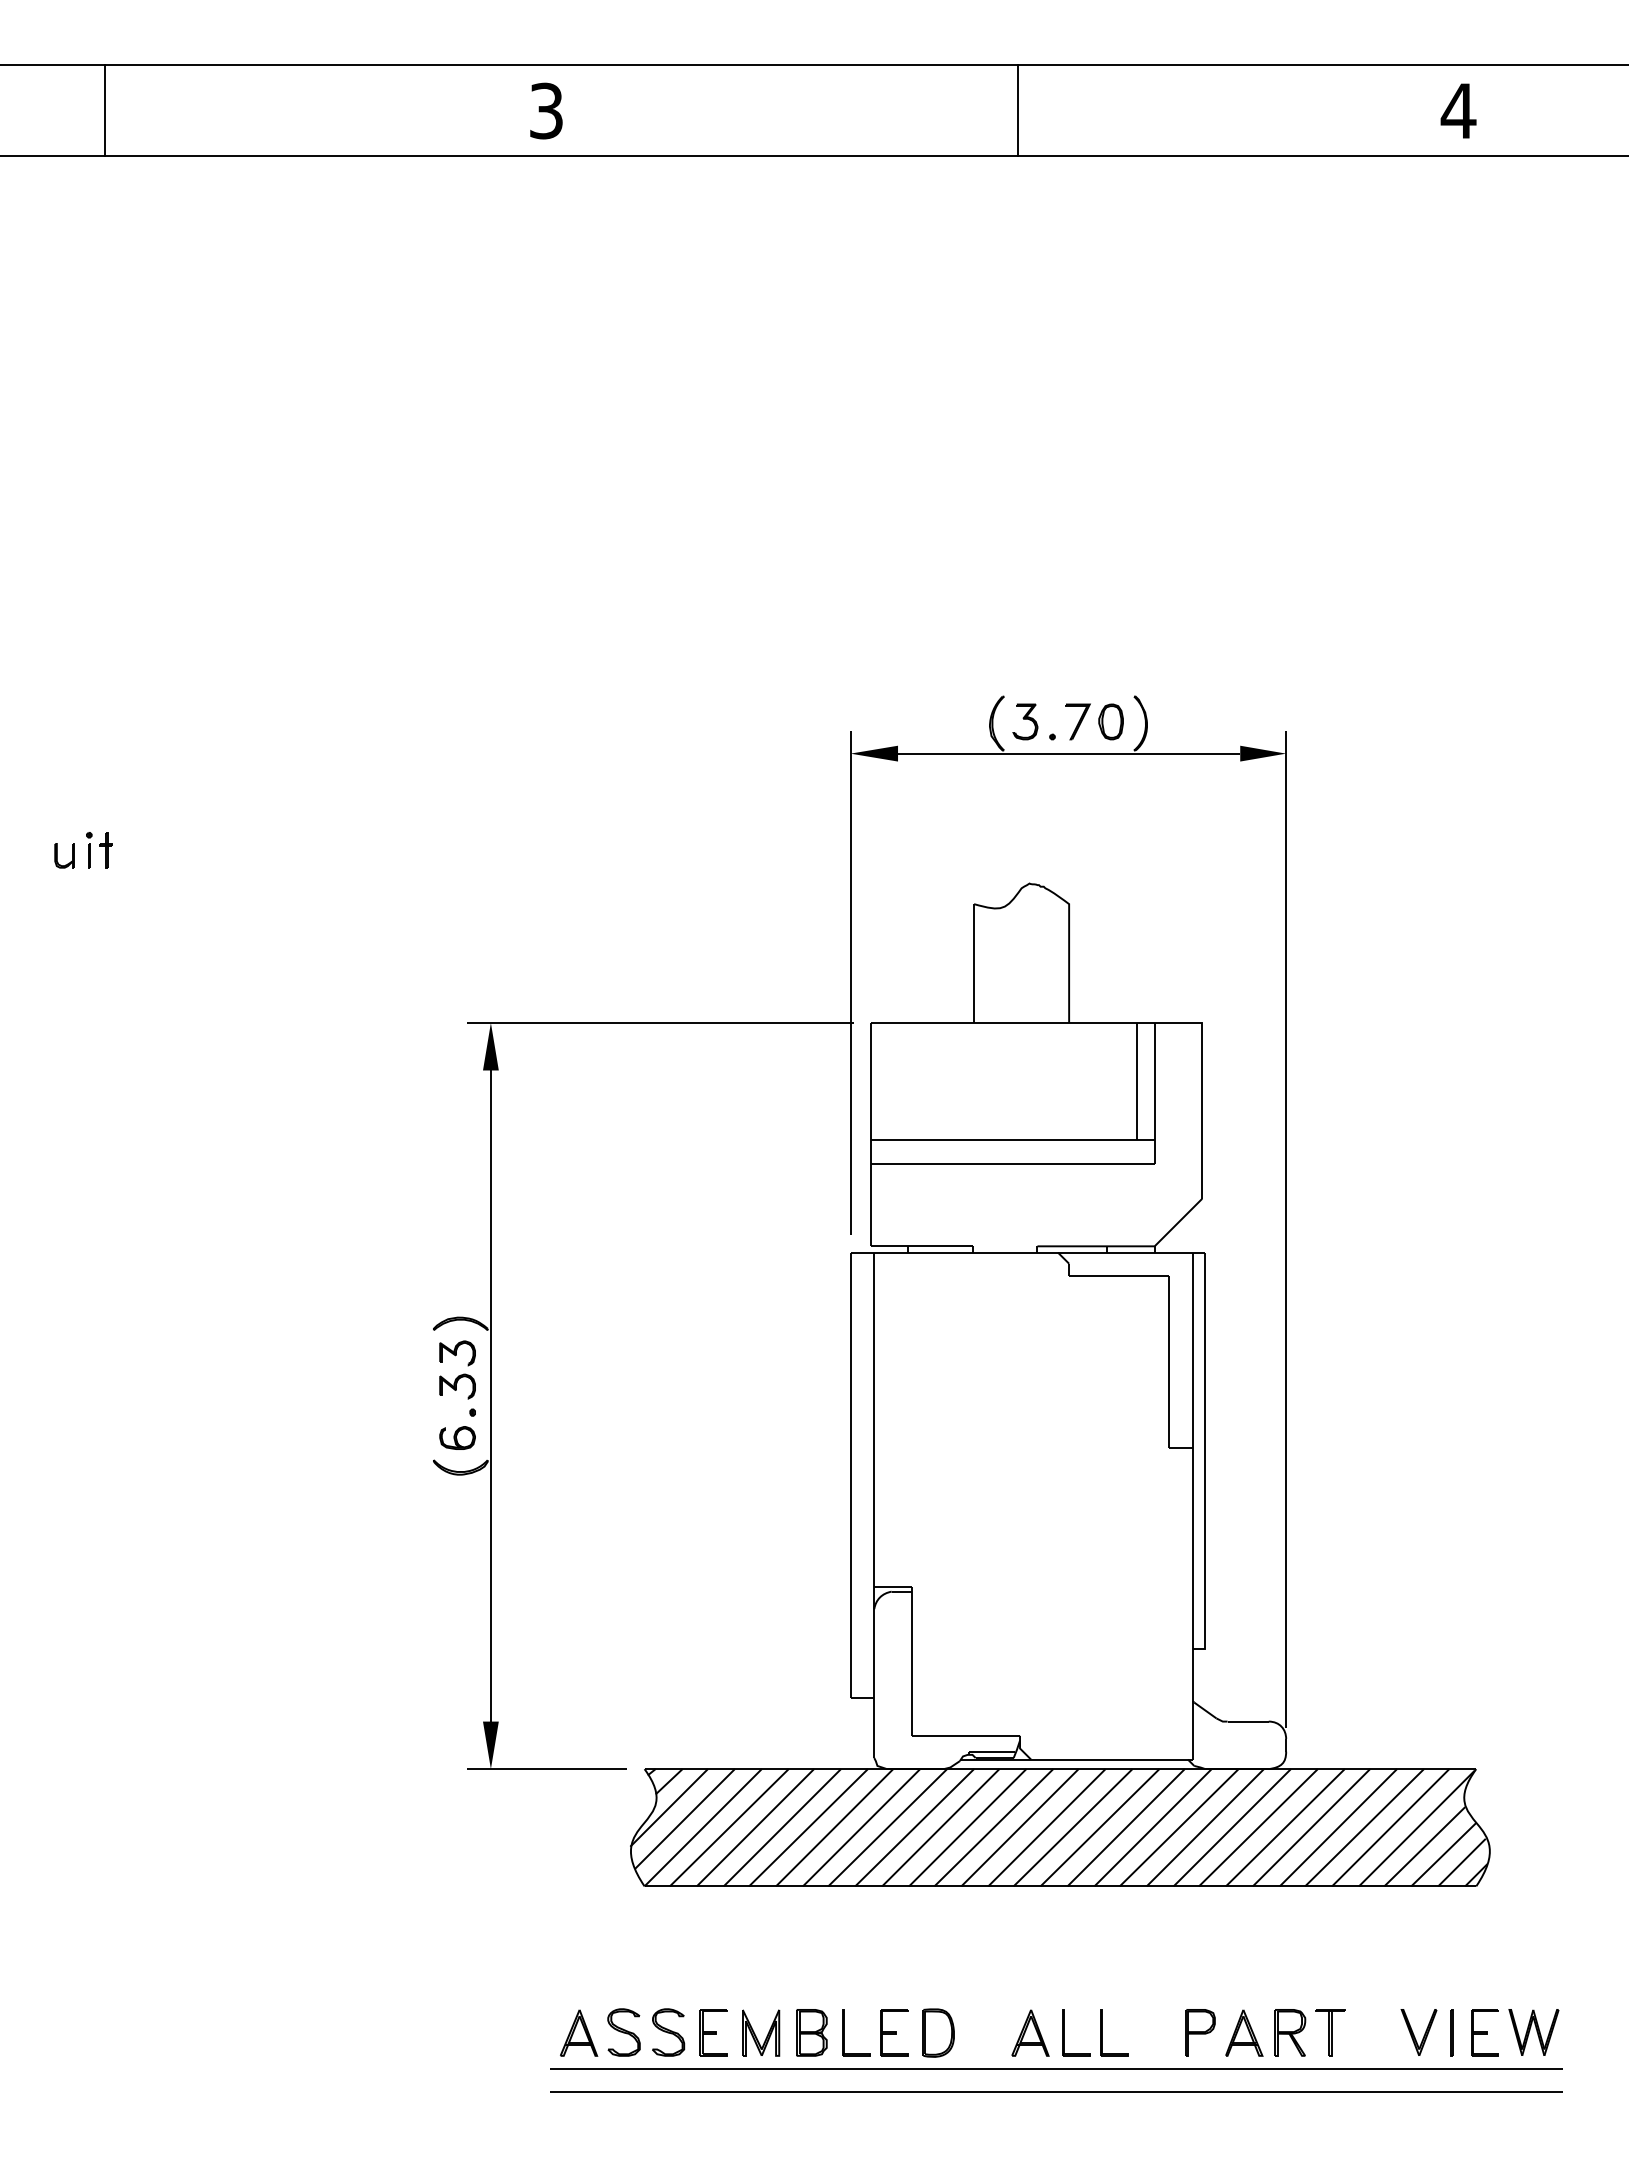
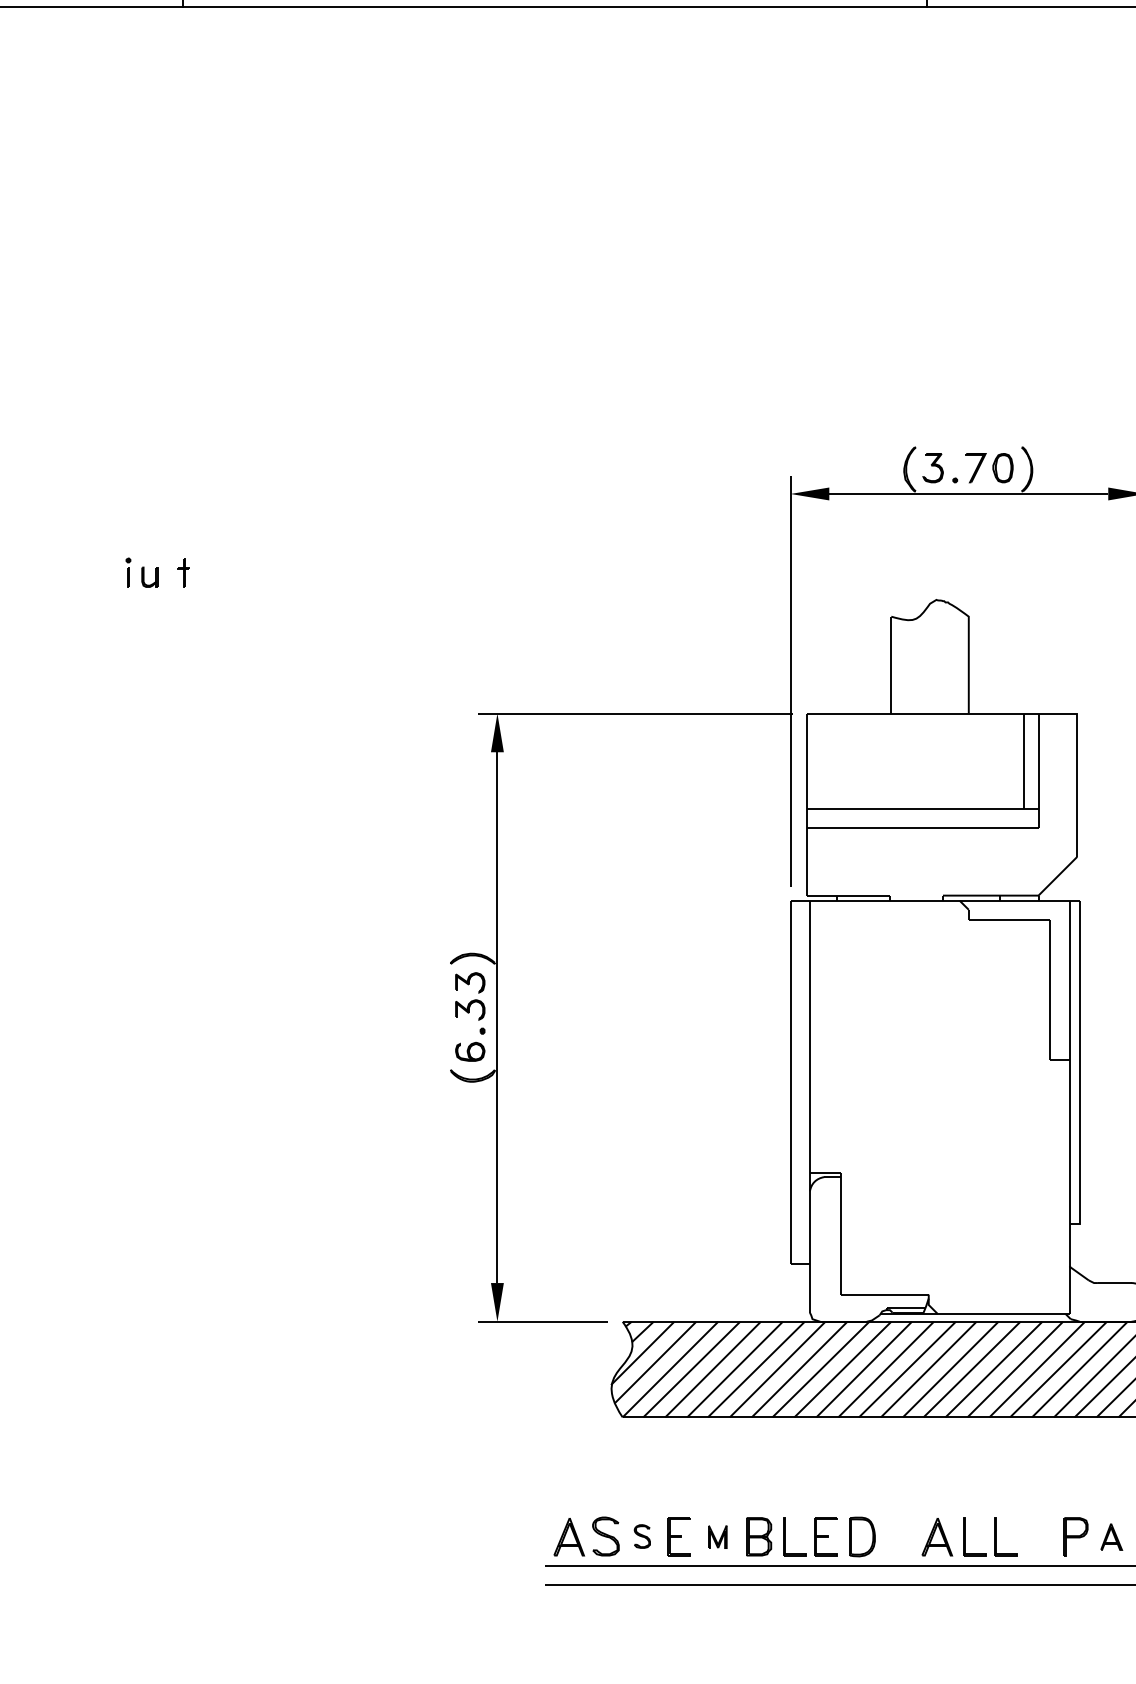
part: (89, 850) -> (128, 572), moved
part: (668, 2032) -> (642, 1536), size x0.6
part: (761, 2032) -> (718, 1536), size x0.6
part: (1244, 2032) -> (1111, 1536), size x0.7

